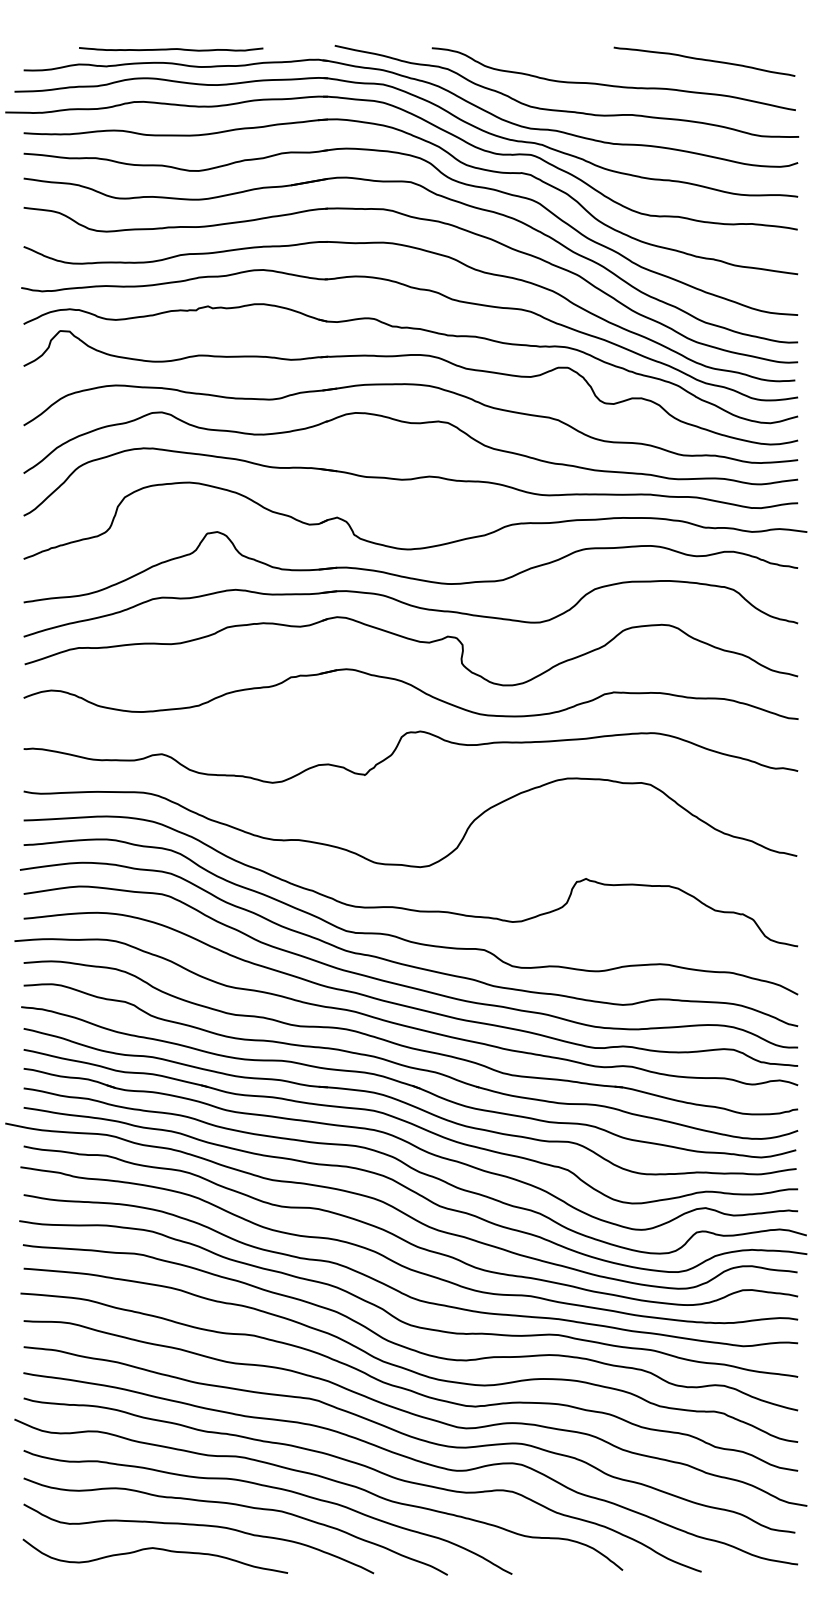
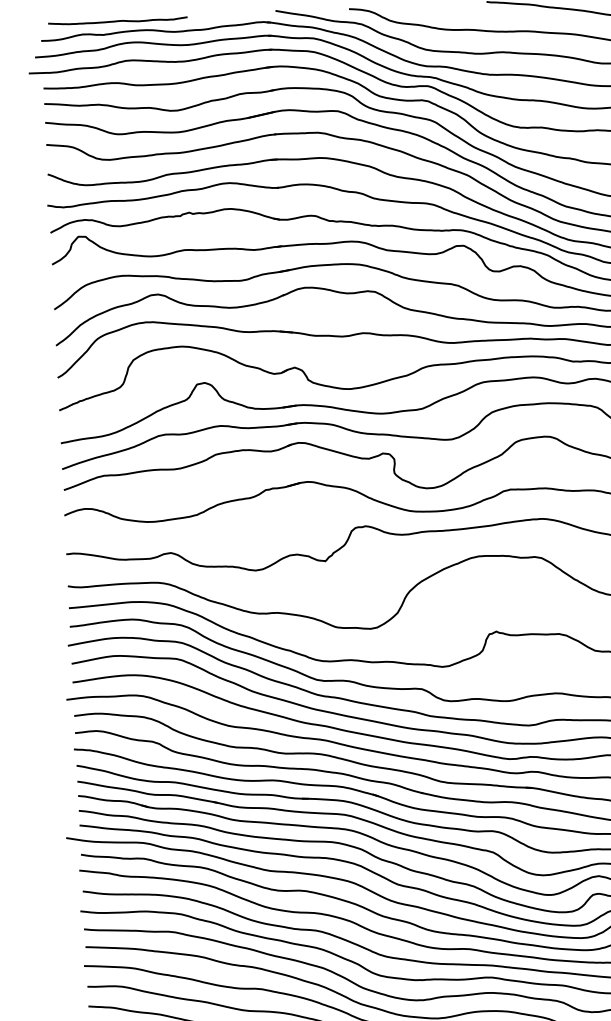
curve: (171, 49) -> (118, 21), moved

